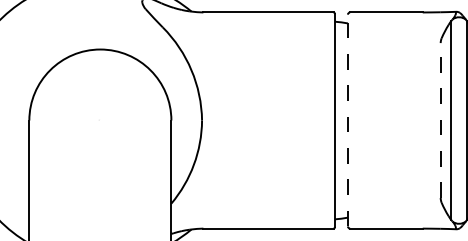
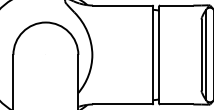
line: (348, 119) -> (159, 54), dashed -> solid
line: (440, 119) -> (201, 54), dashed -> solid

